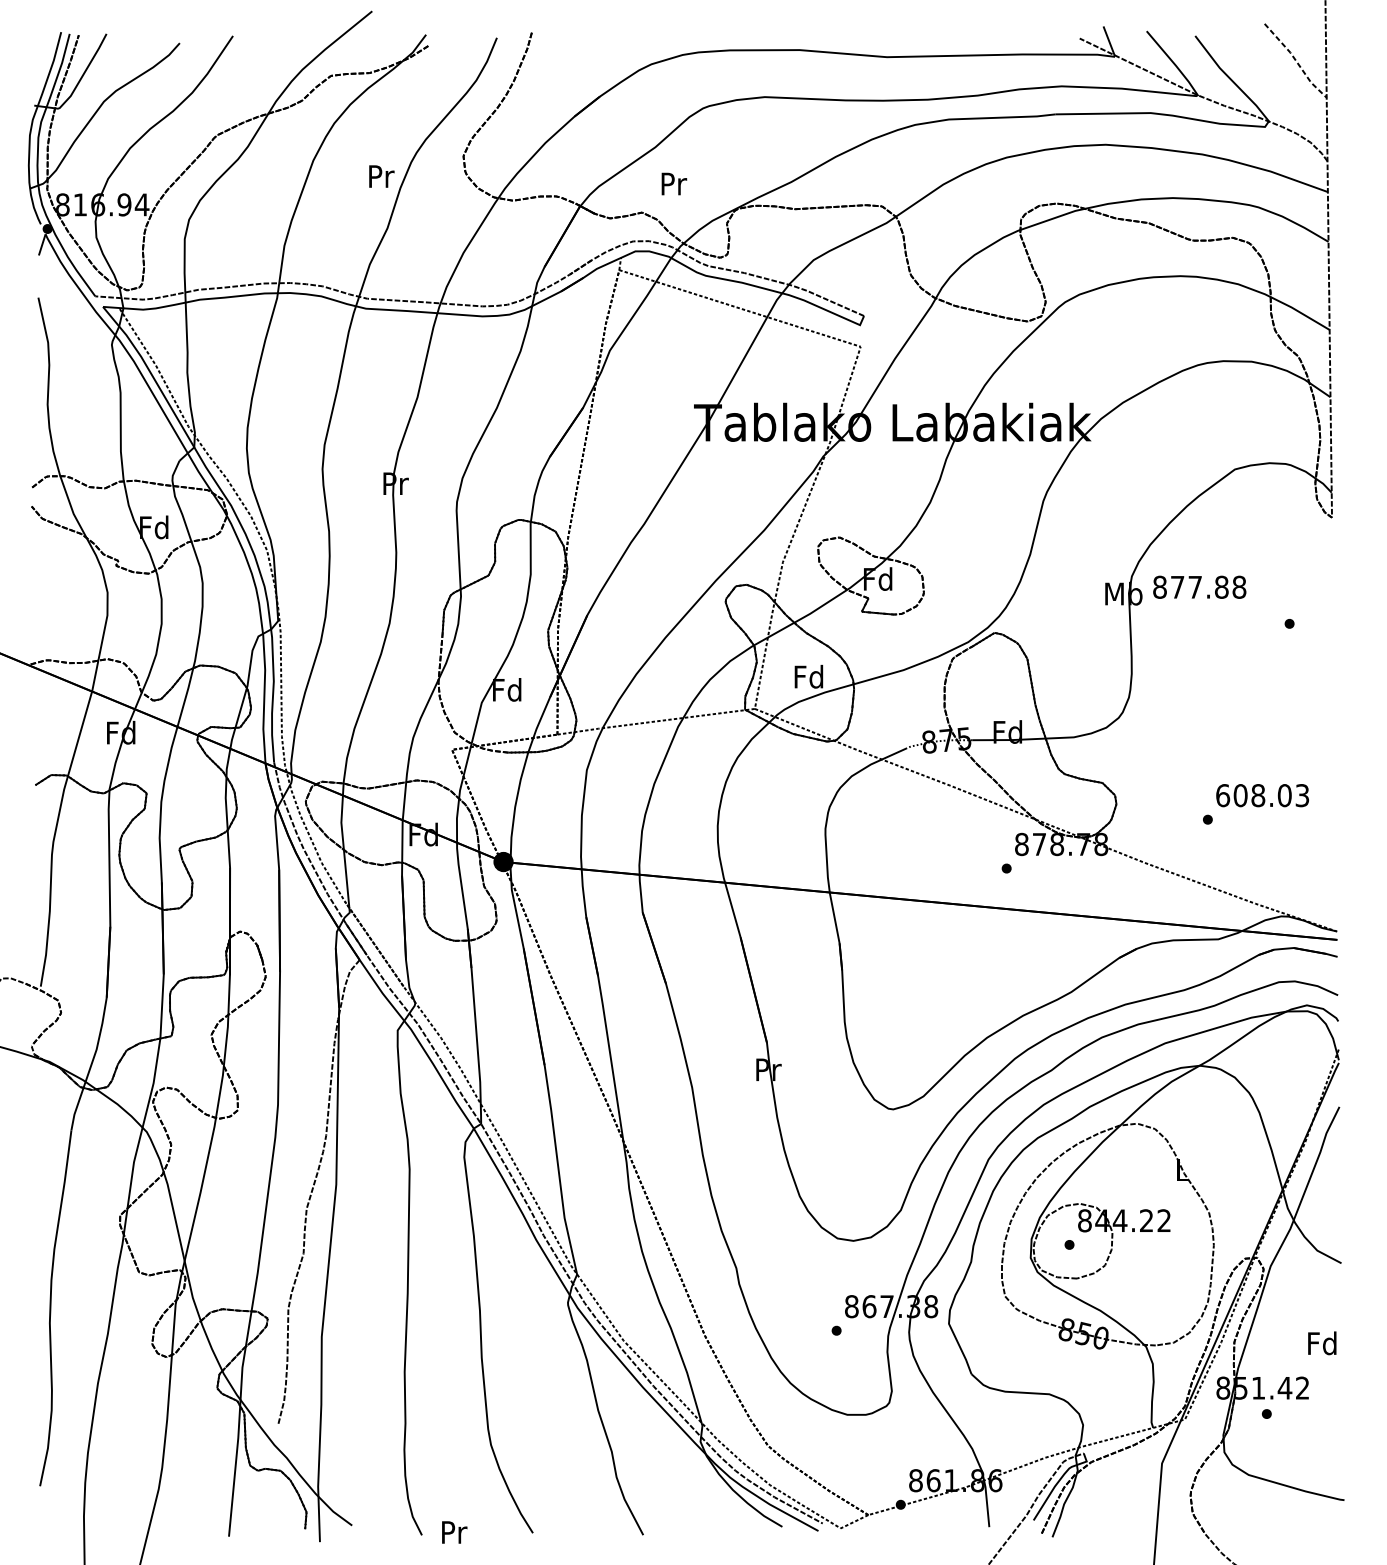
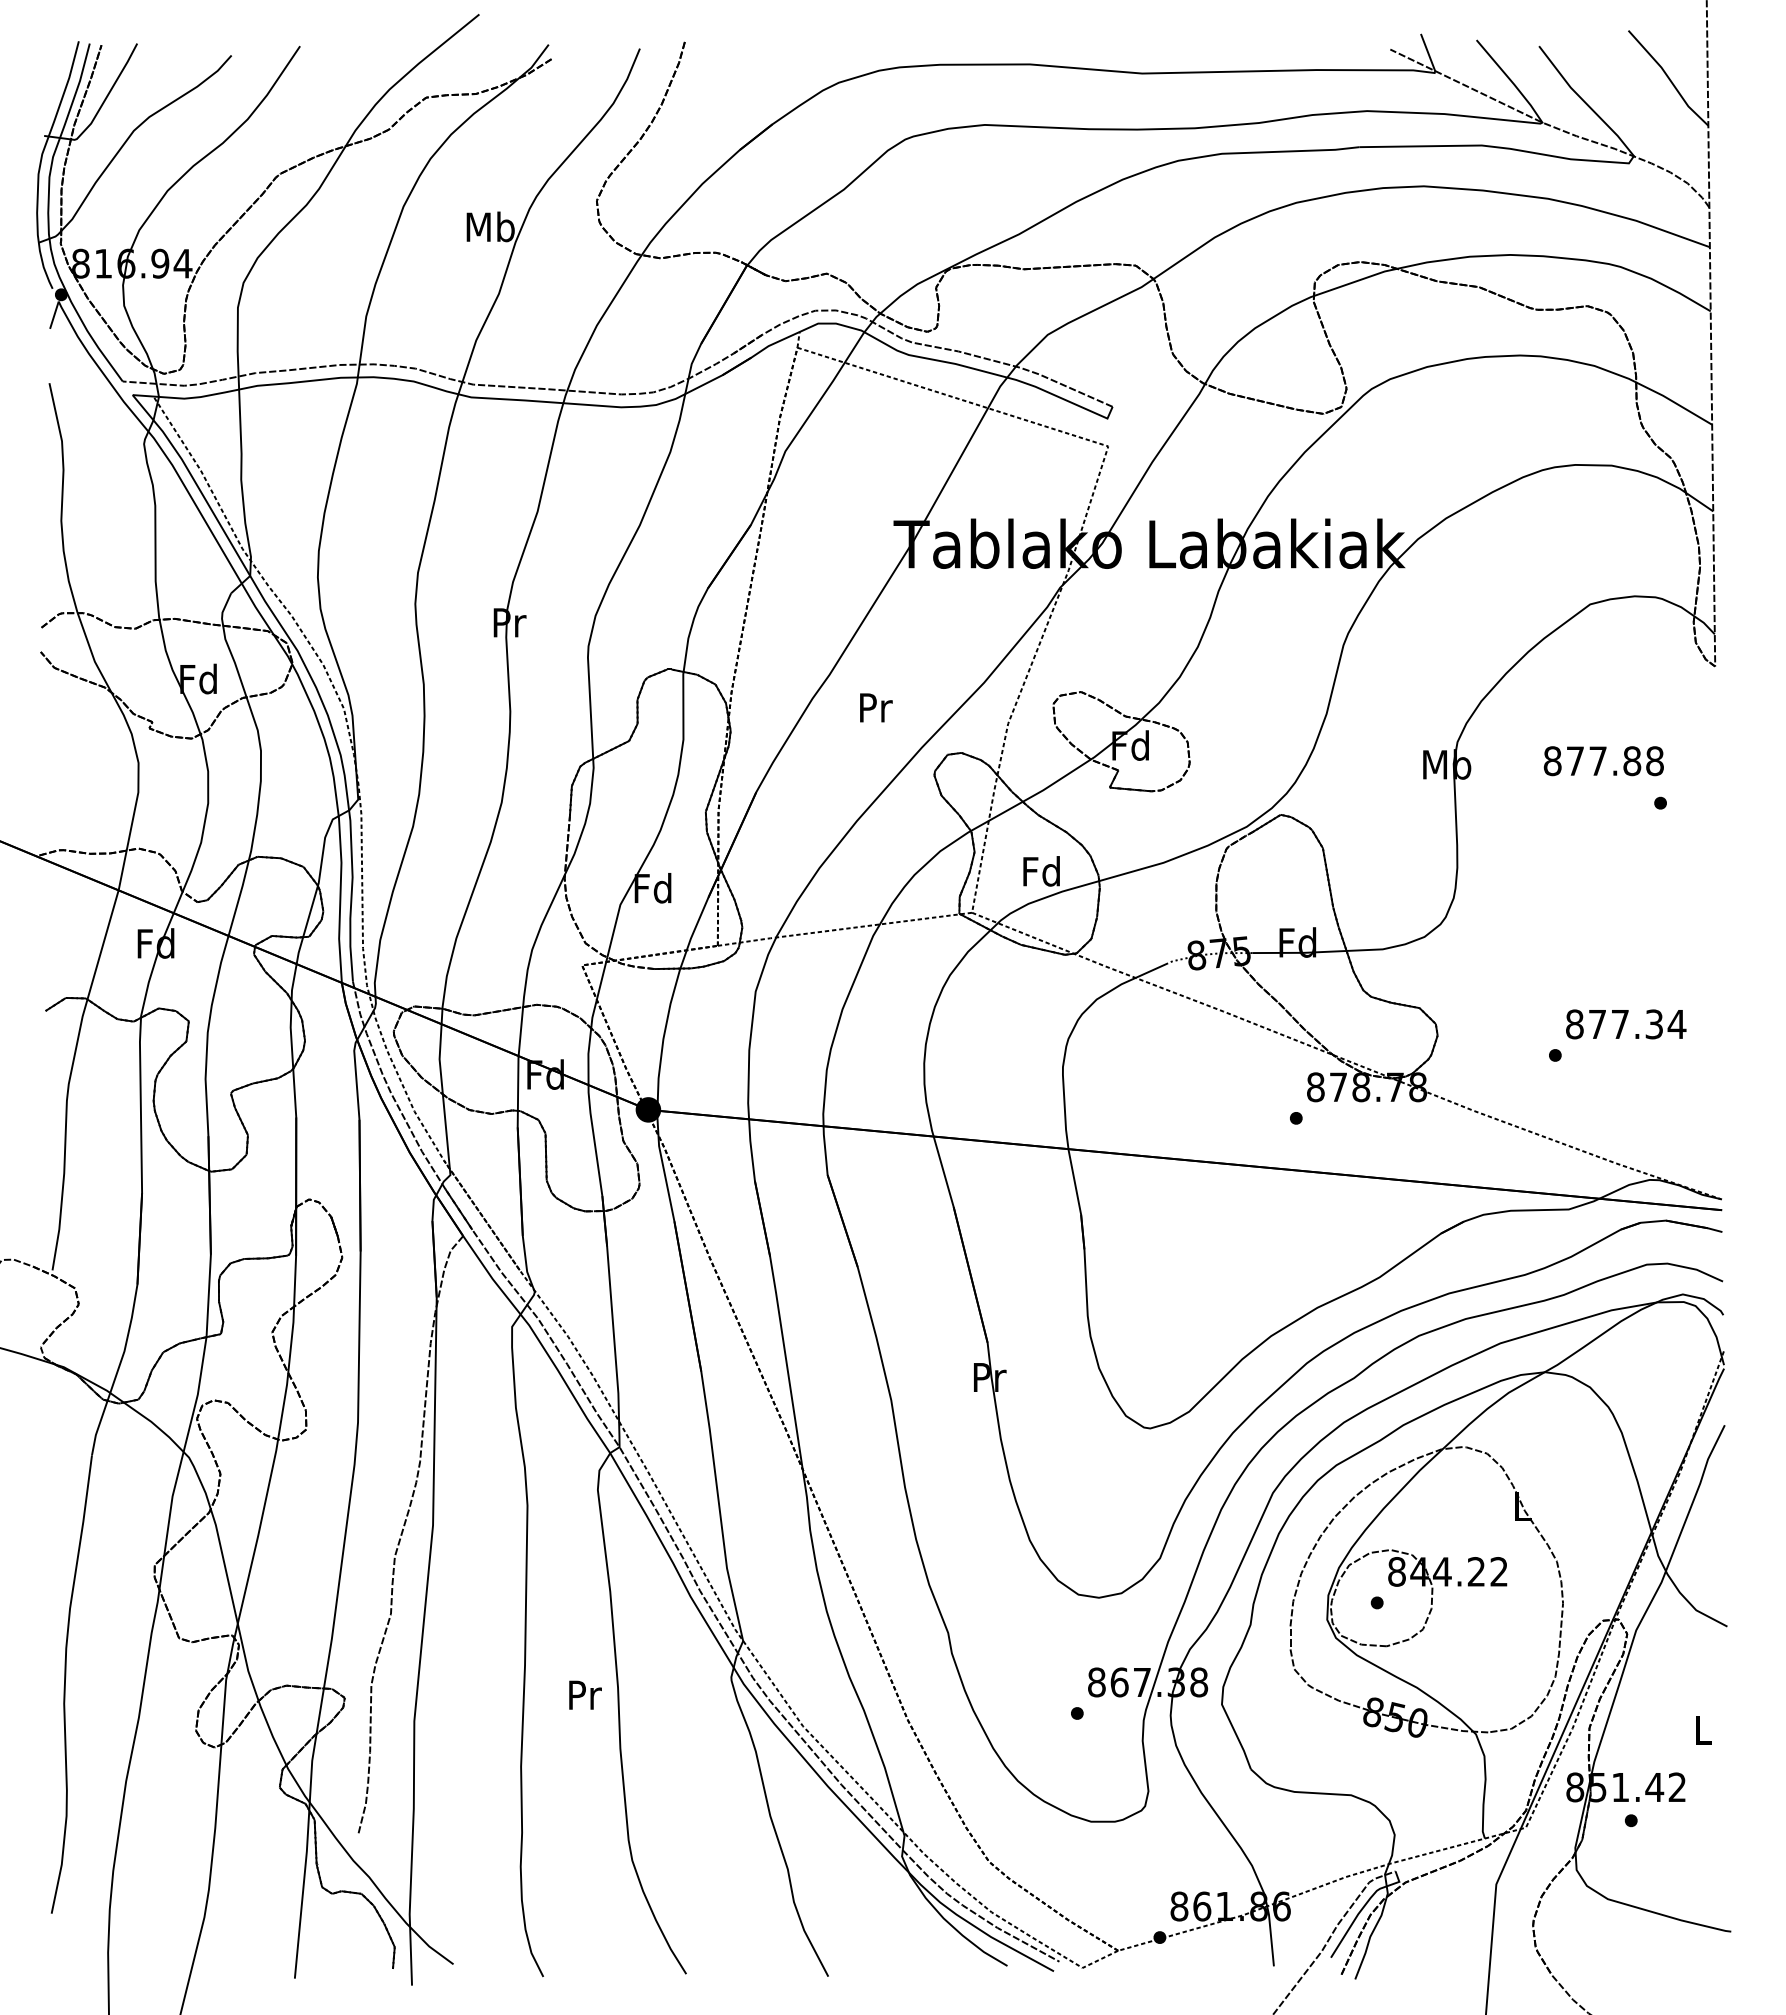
line: (1295, 61) -> (1668, 78), dashed -> solid
text: (380, 175) -> (490, 226), Pr -> Mb
text: (674, 183) -> (876, 707), moved
text: (1199, 587) -> (1603, 761), moved
text: (1263, 795) -> (1626, 1024), 608.03 -> 877.34
text: (1322, 1343) -> (1702, 1729), Fd -> L
text: (454, 1531) -> (585, 1694), moved

